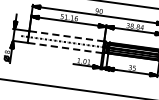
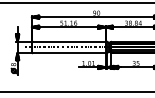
line: (66, 36) -> (68, 41), dashed -> solid
line: (65, 48) -> (69, 53), dashed -> solid

